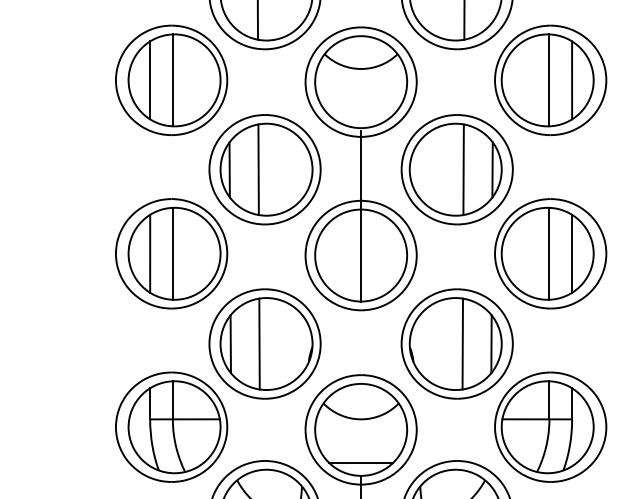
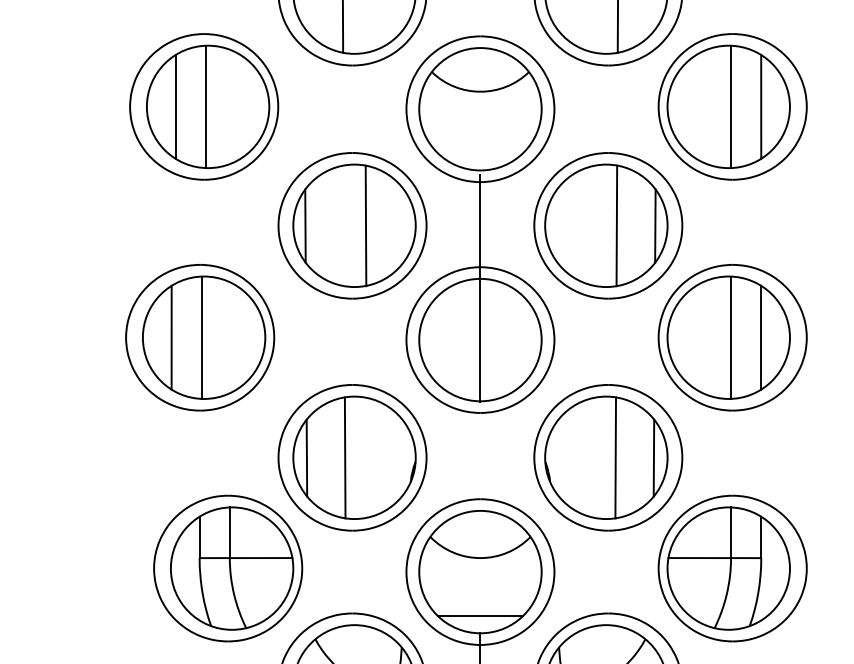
part: (171, 80) -> (204, 106), moved
line: (258, 169) -> (365, 225), moved
part: (171, 253) -> (200, 337), moved

